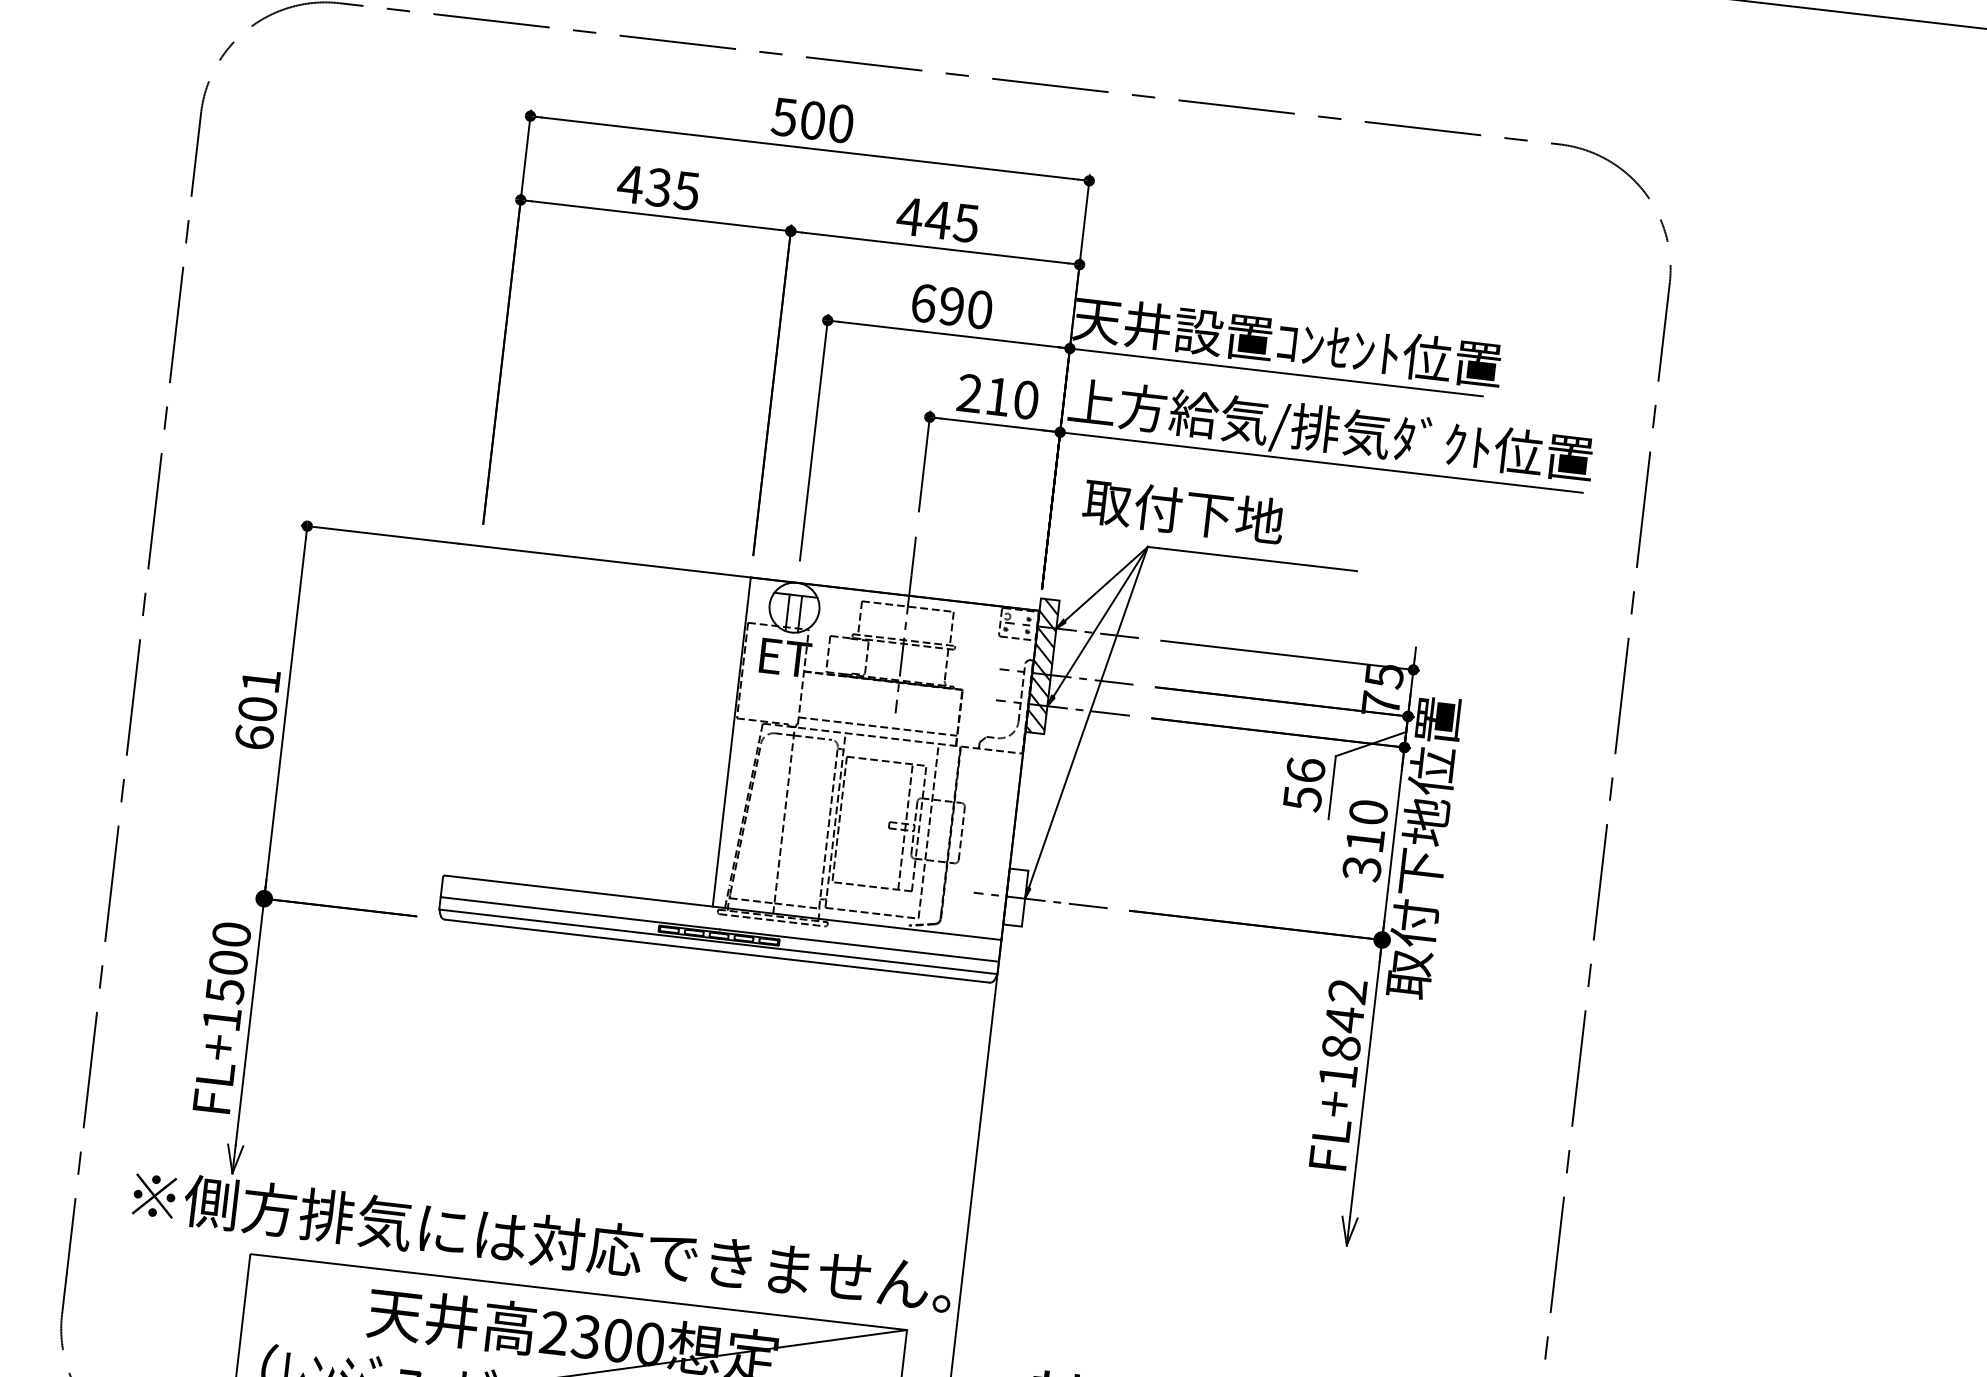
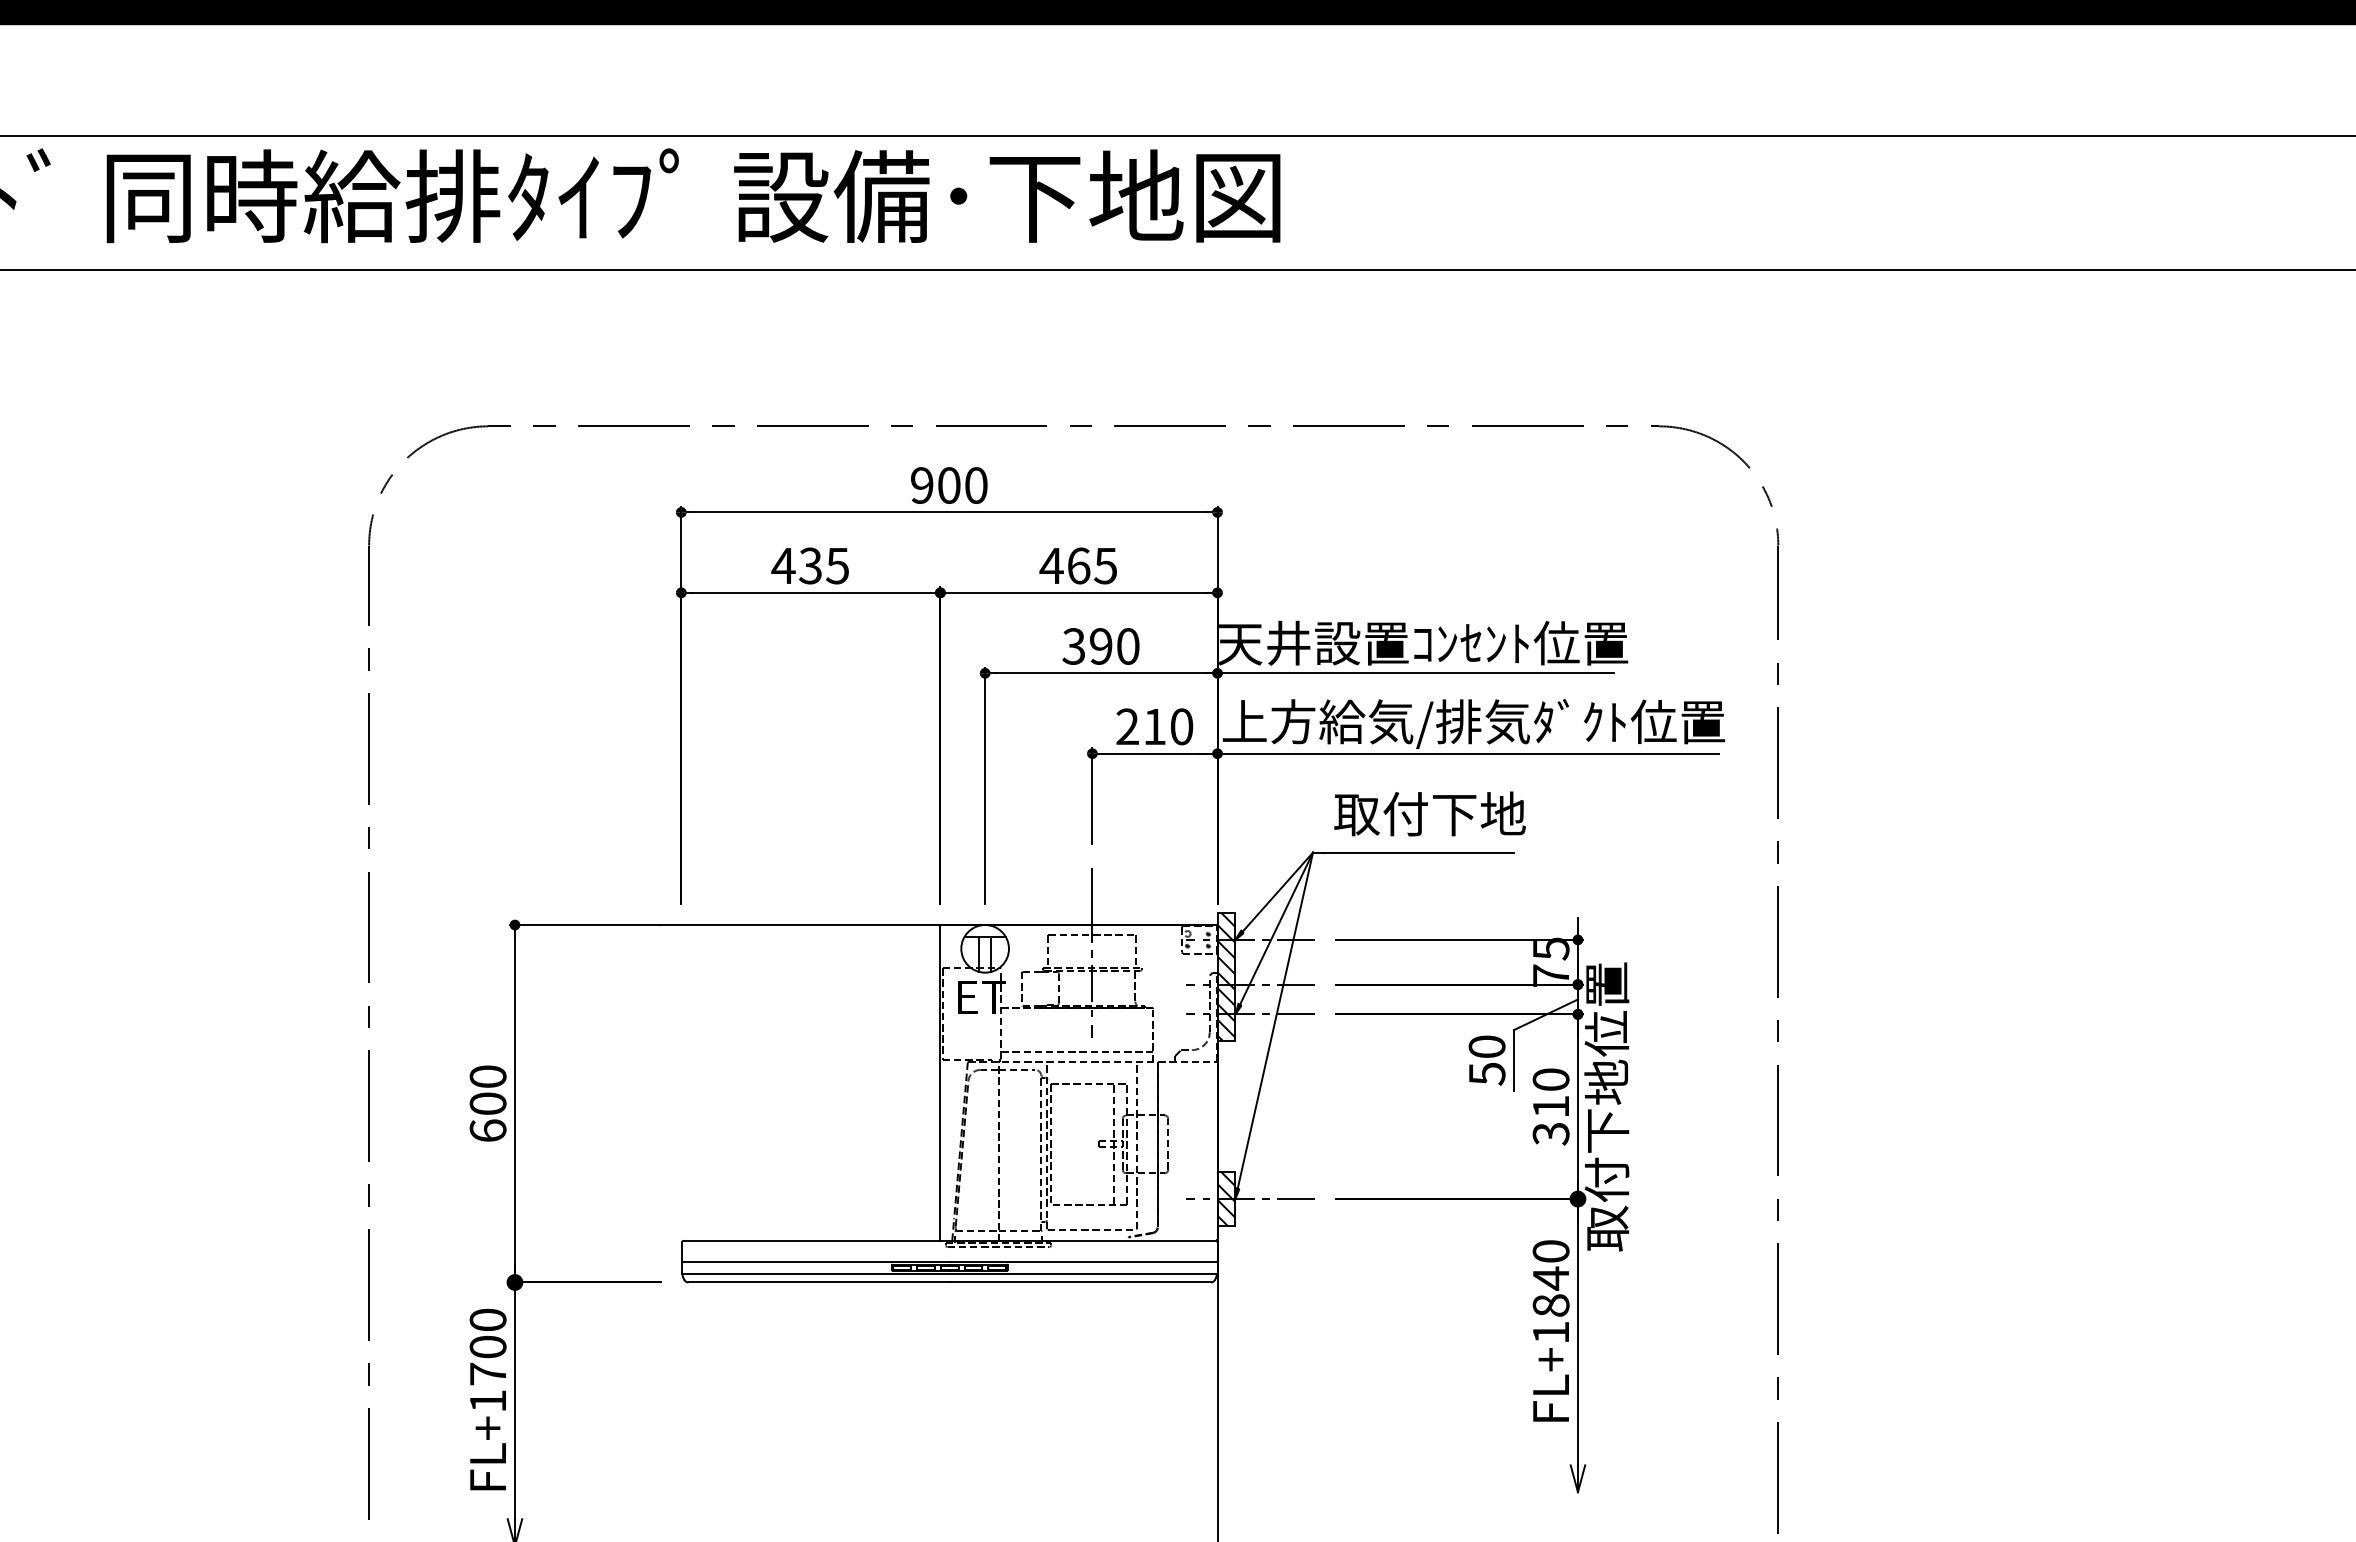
text: (784, 117) -> (921, 485), 500 -> 900
text: (938, 219) -> (1078, 565), 445 -> 465
text: (923, 303) -> (1073, 646), 690 -> 390
text: (1183, 510) -> (1429, 813), moved
text: (260, 680) -> (487, 1076), 601 -> 600
text: (1305, 769) -> (1486, 1046), 56 -> 50
hatch: (1015, 897) -> (1226, 1198), added
text: (225, 990) -> (488, 1373), FL+1500 -> FL+1700
text: (1347, 991) -> (1550, 1251), FL+1842 -> FL+1840

